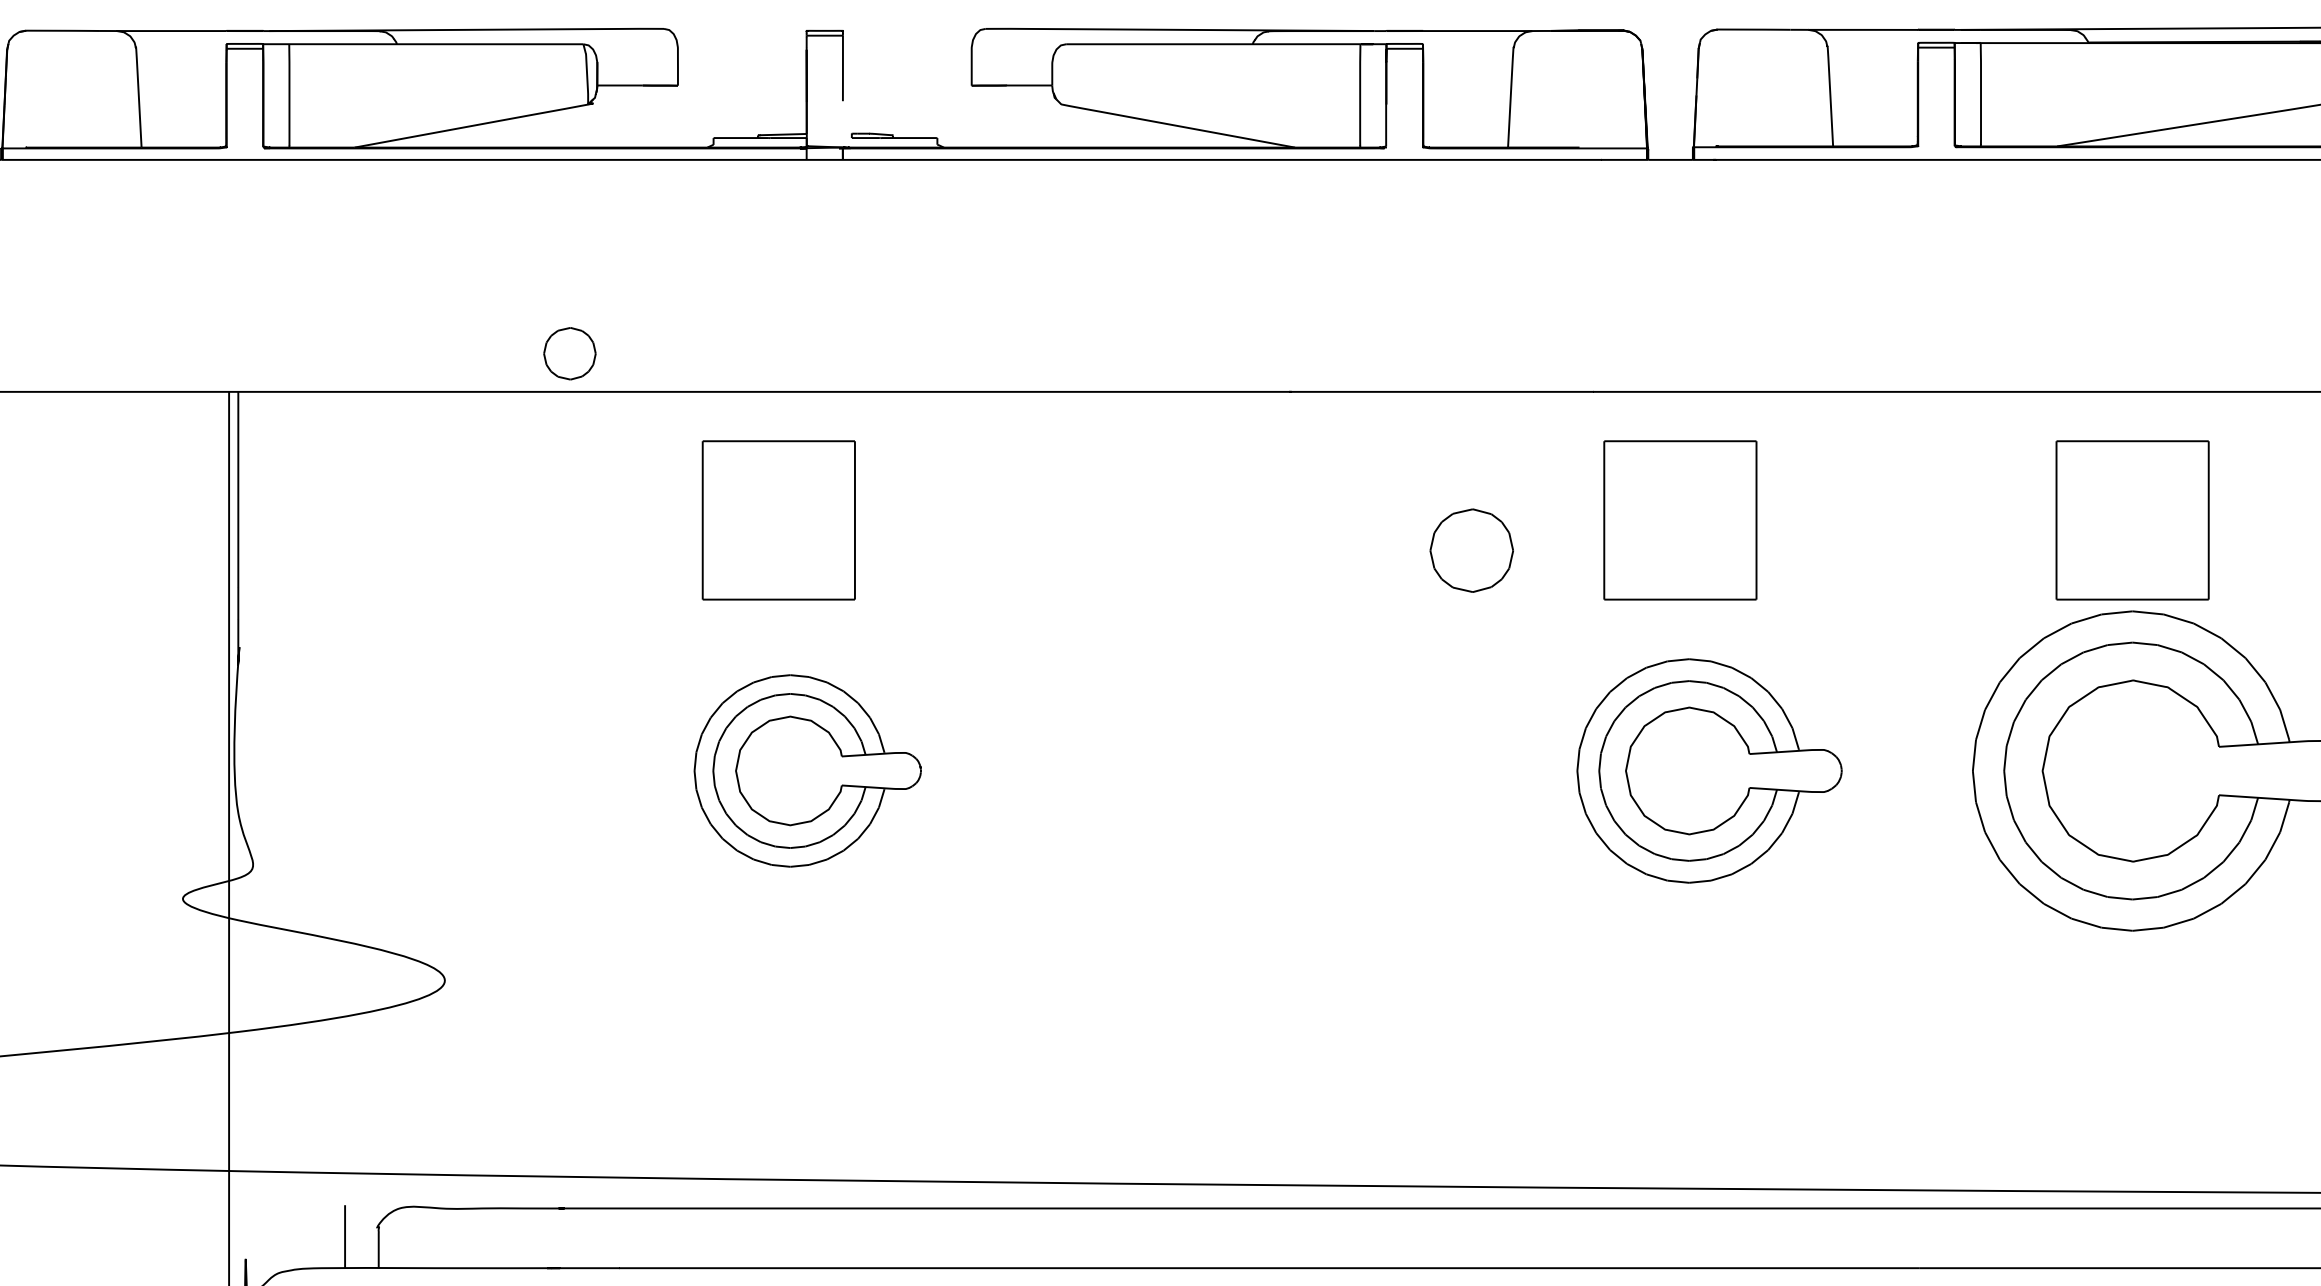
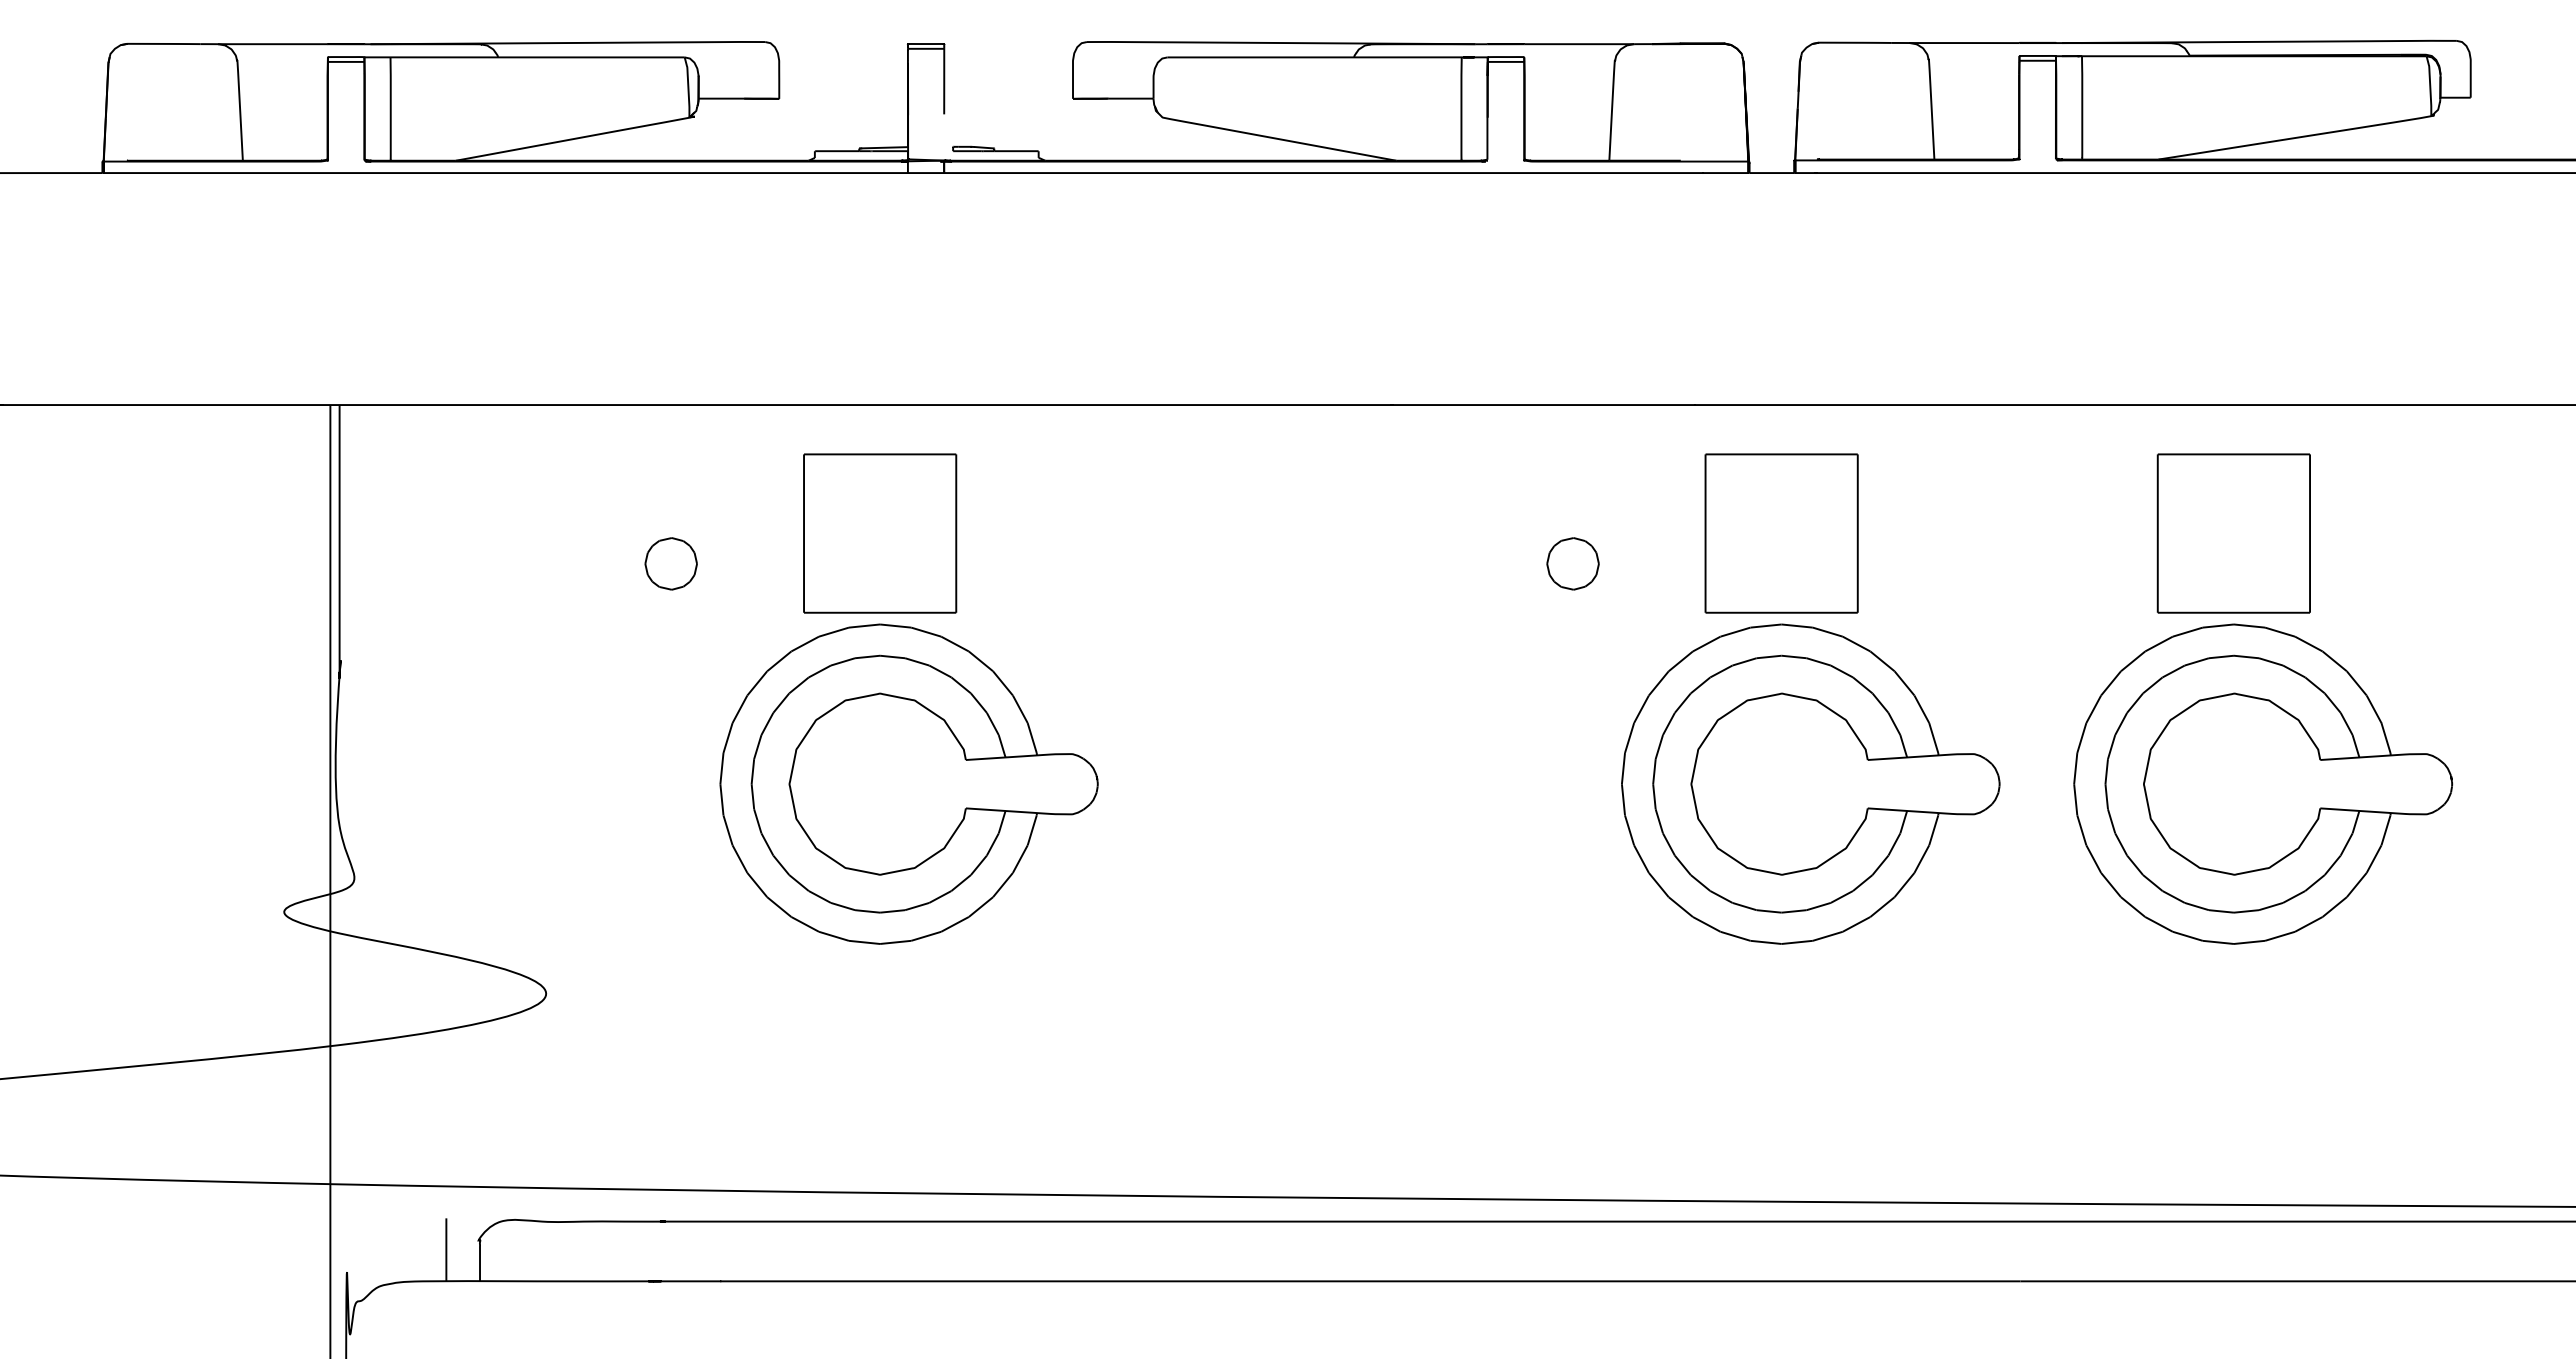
part: (569, 353) -> (670, 563), moved
part: (1471, 550) -> (1572, 563), size x0.62
part: (807, 770) -> (908, 783), size x1.67
part: (1709, 770) -> (1810, 783), size x1.43

